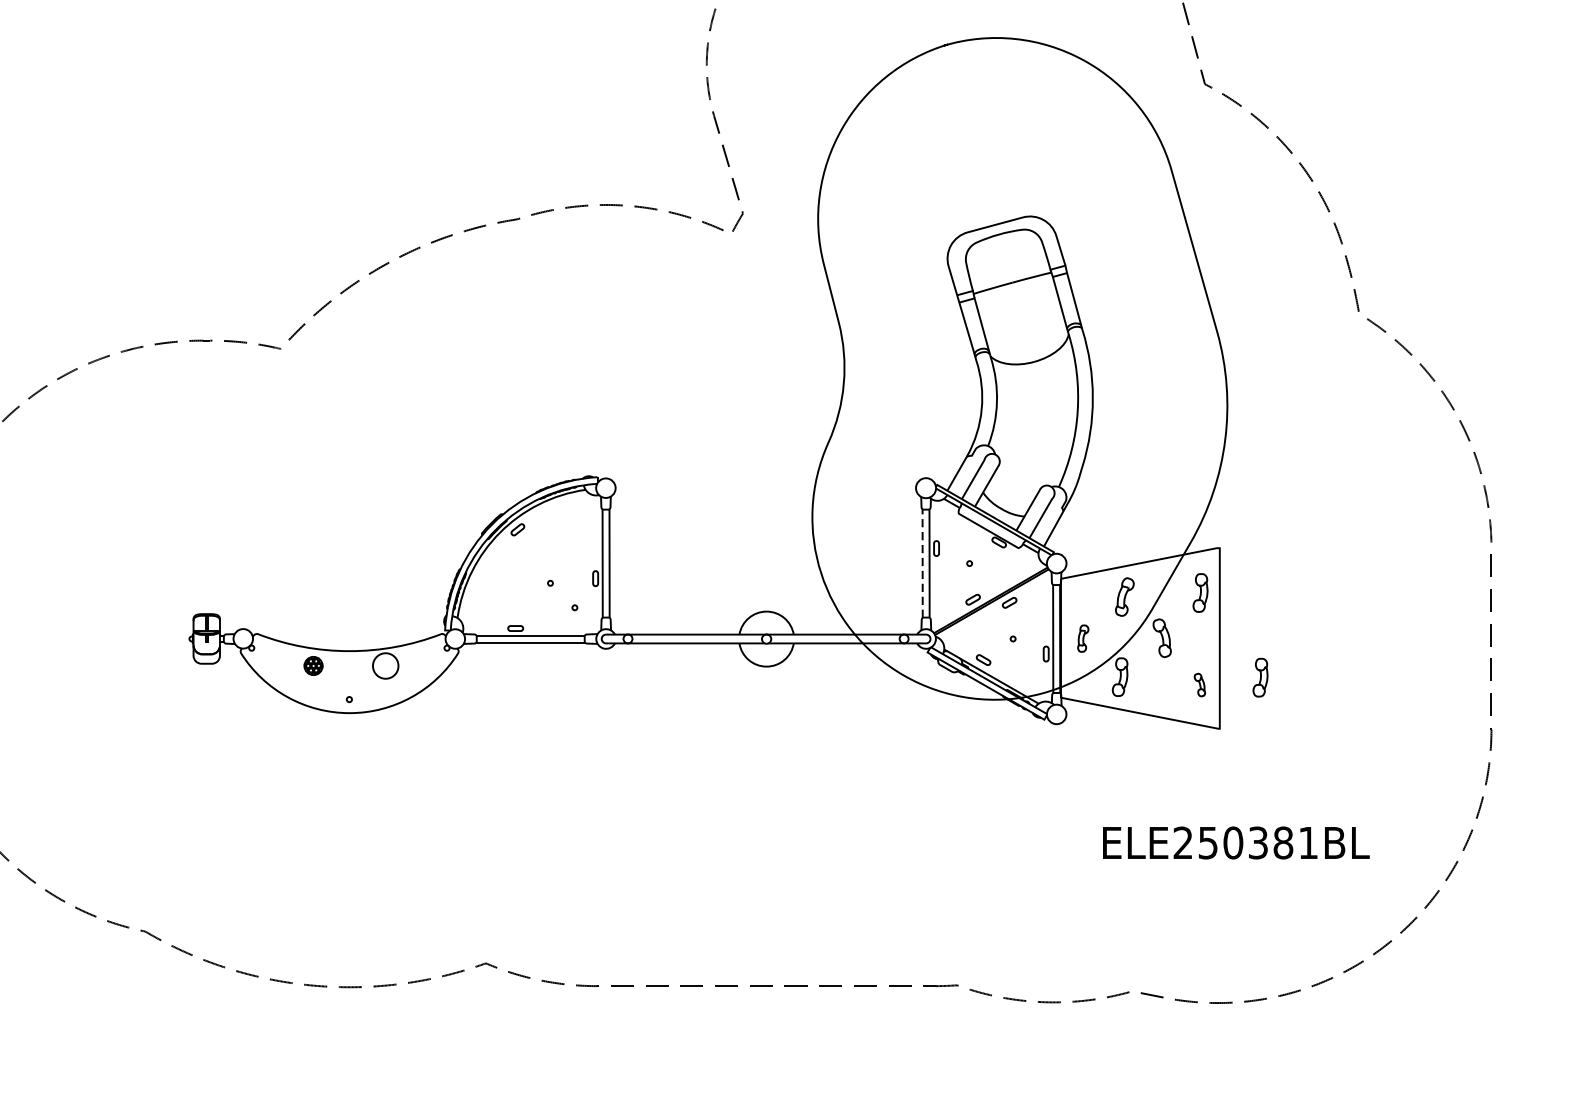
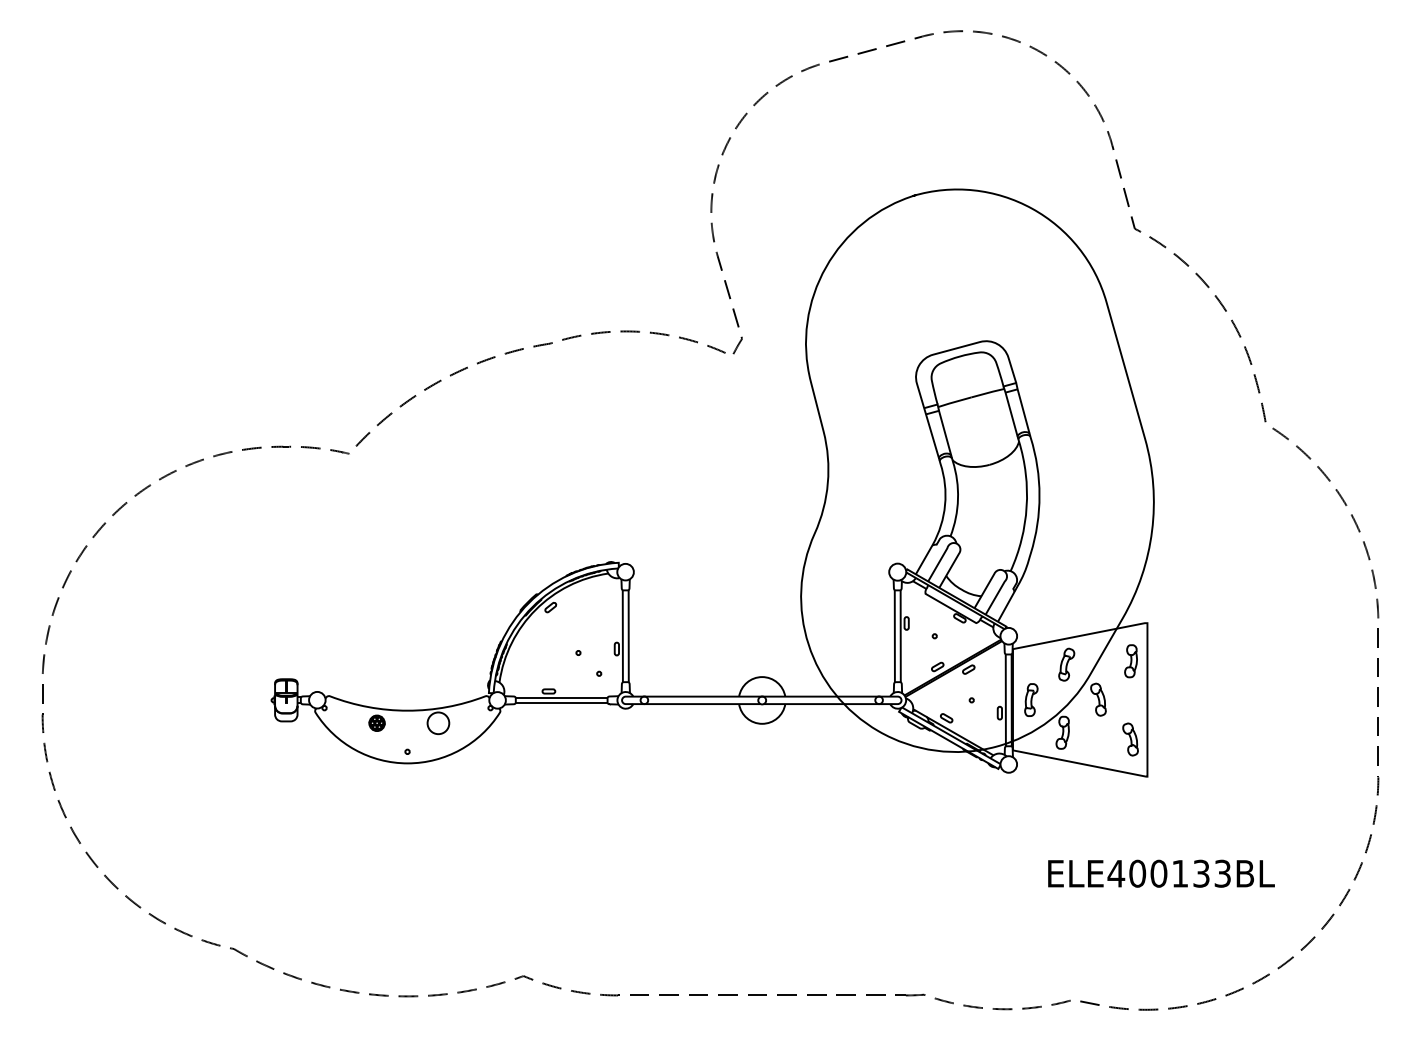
line: (922, 562) -> (894, 635), dashed -> solid
part: (1083, 637) -> (1031, 699), size x1.43
part: (1259, 677) -> (1181, 733), removed
part: (1199, 685) -> (1130, 739), size x1.67
text: (1244, 842) -> (1168, 873), ELE250381BL -> ELE400133BL

